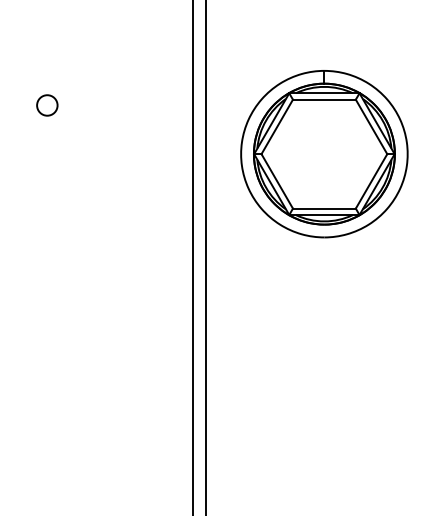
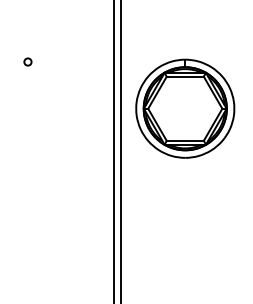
circle: (46, 104) -> (27, 61), size x0.6
part: (324, 153) -> (185, 108), moved

